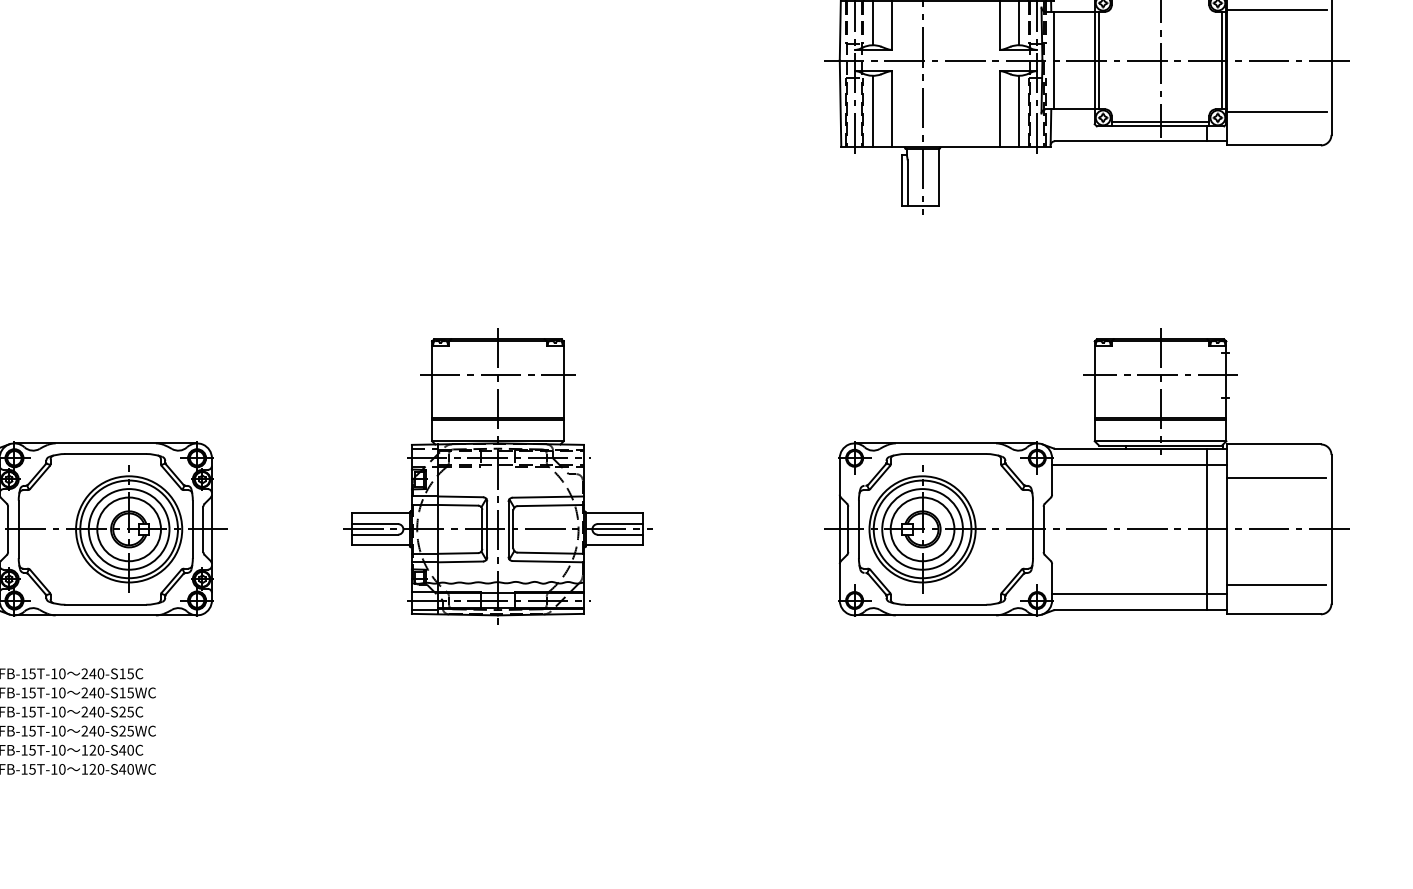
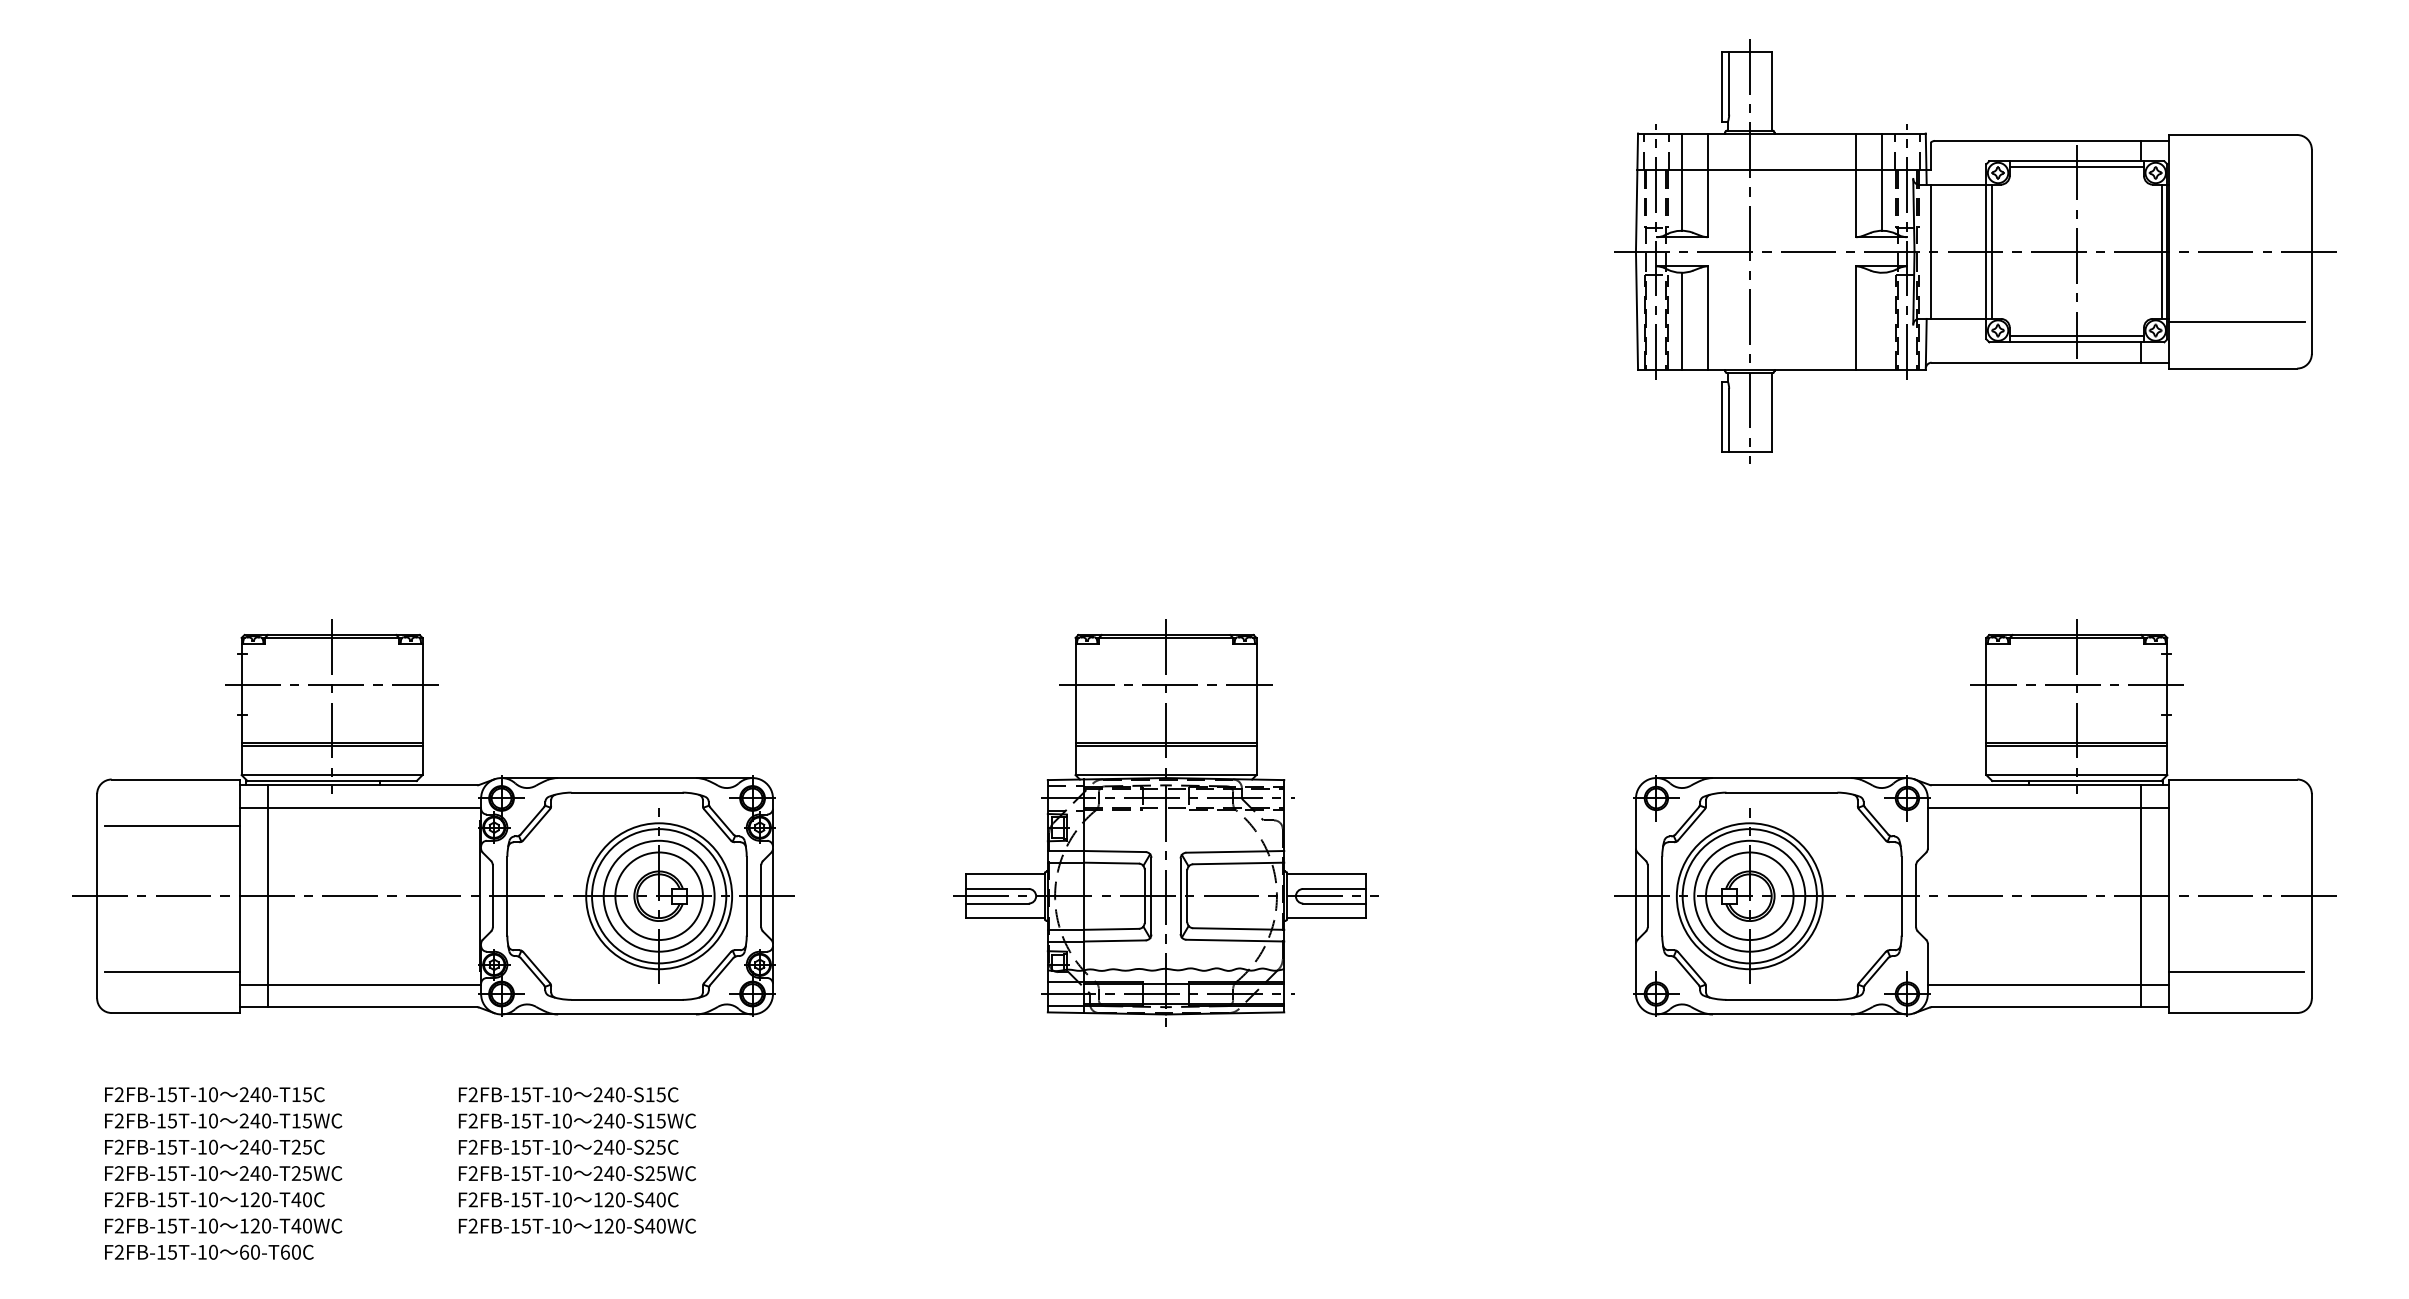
line: (1276, 9) -> (2236, 181), removed
line: (1019, 111) -> (1882, 321), removed
line: (1275, 478) -> (2235, 826), removed

